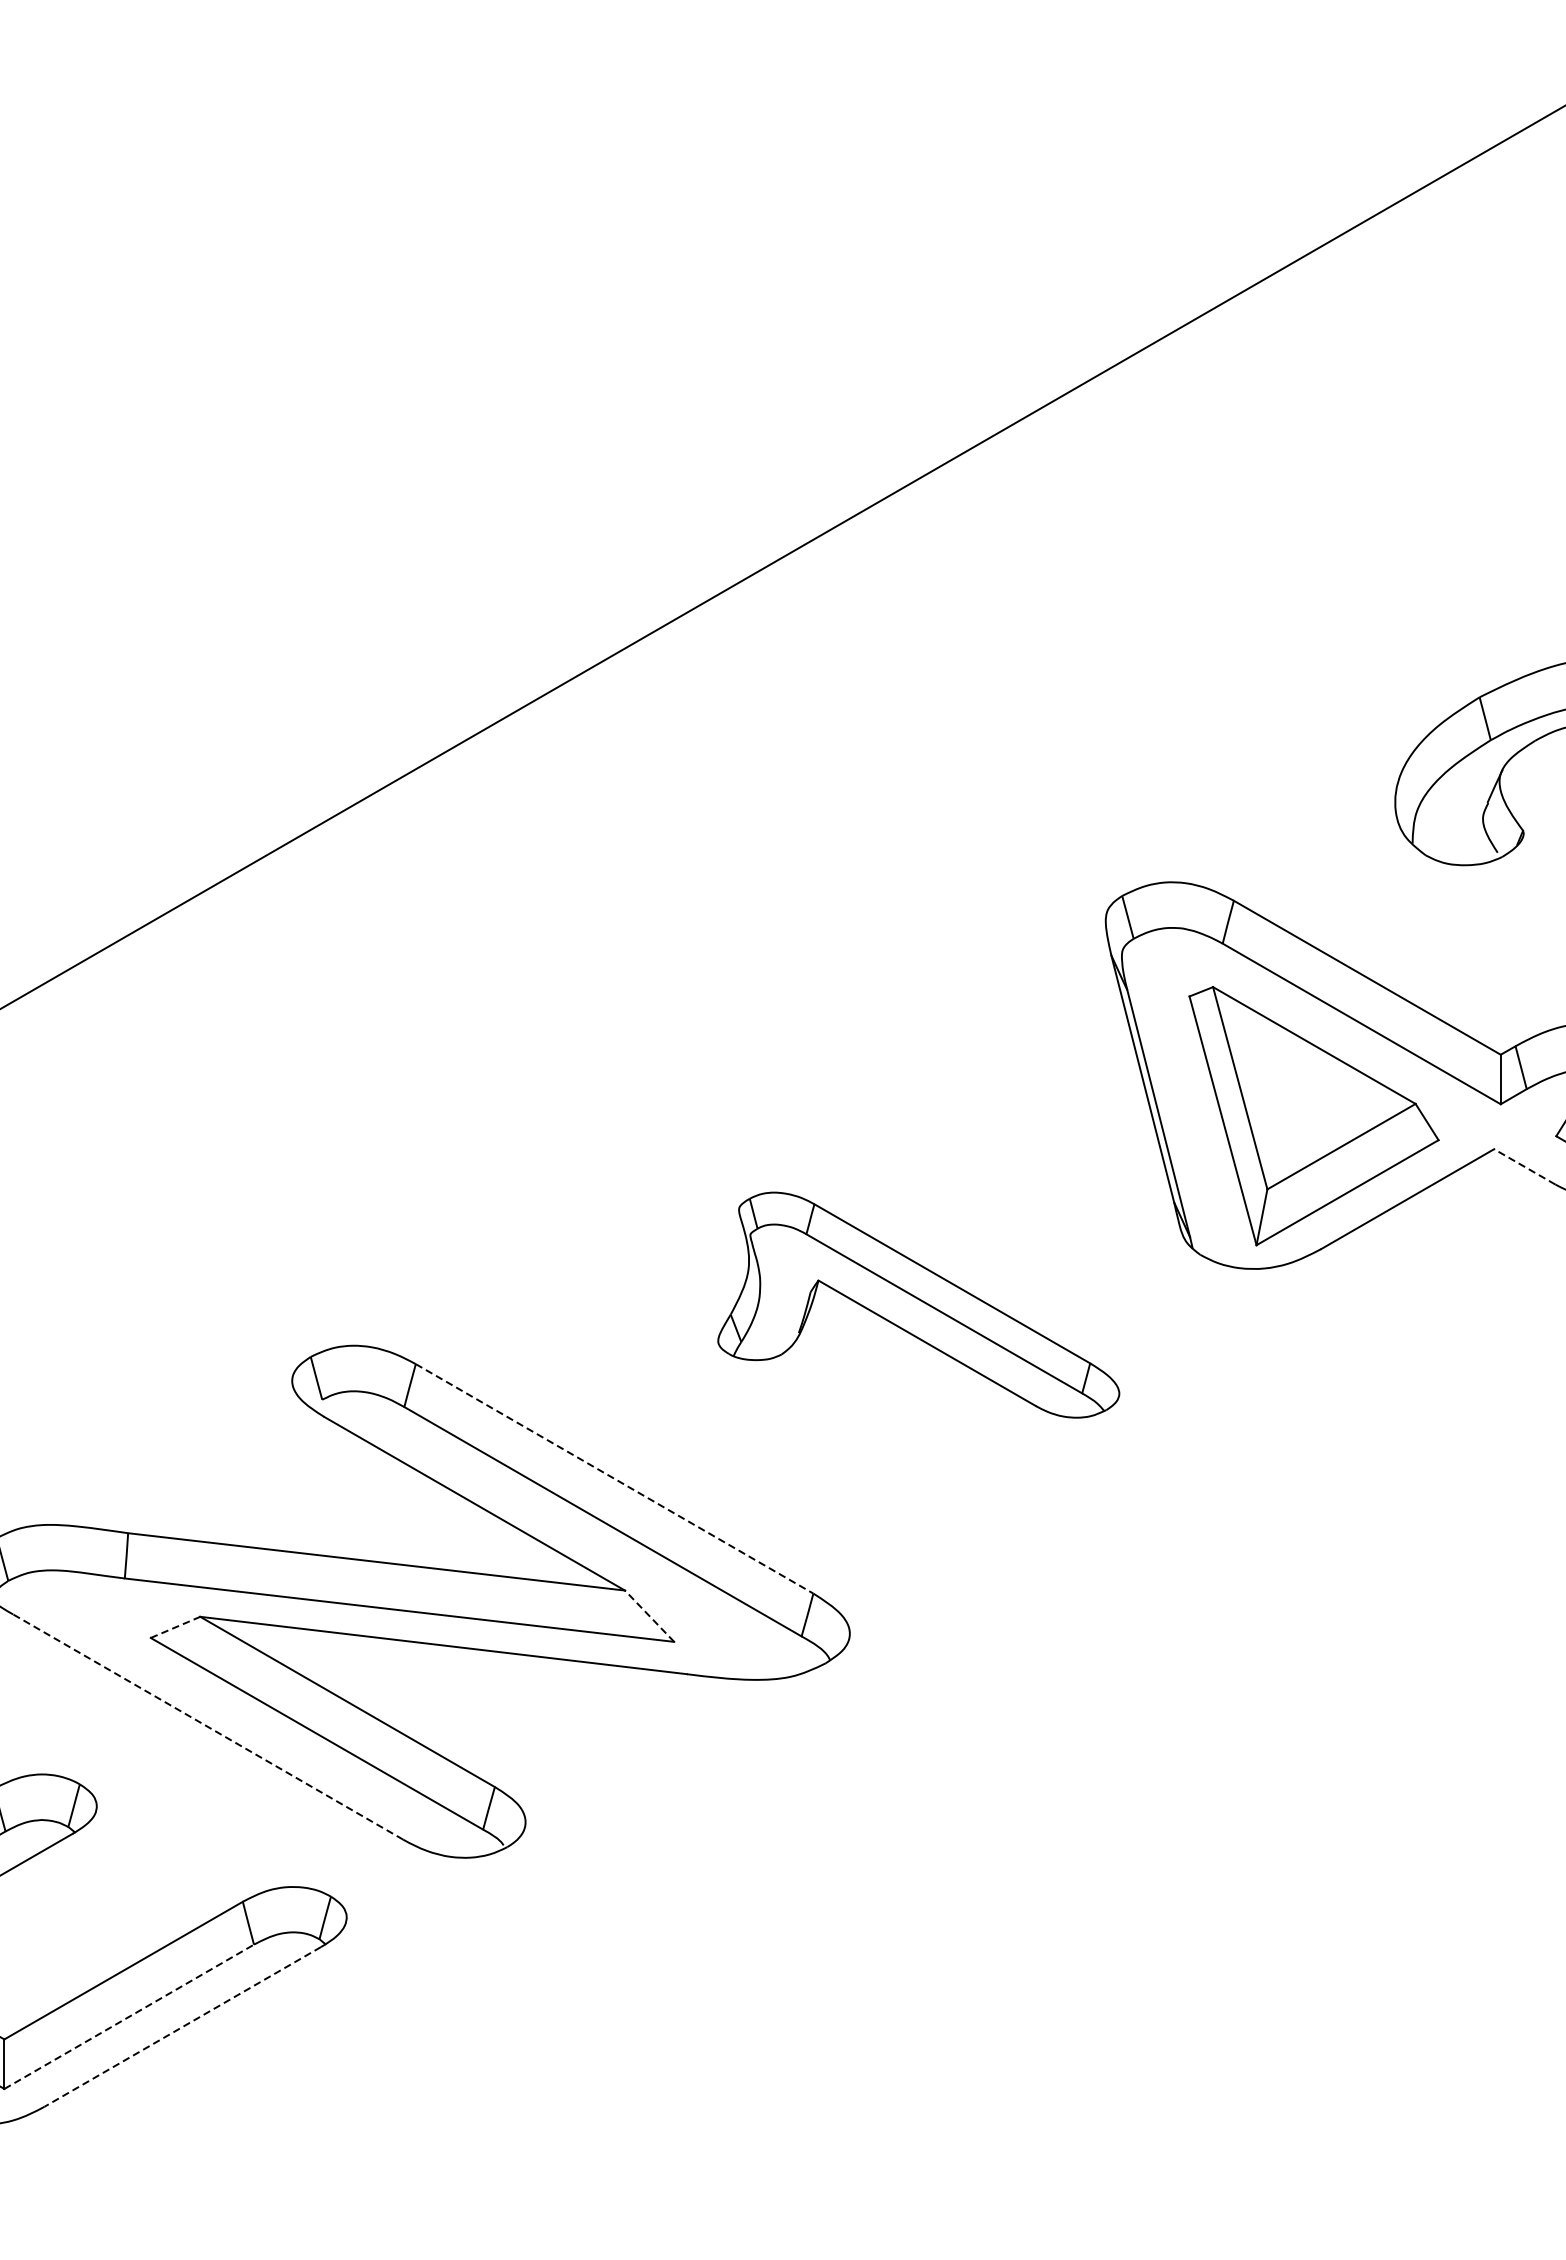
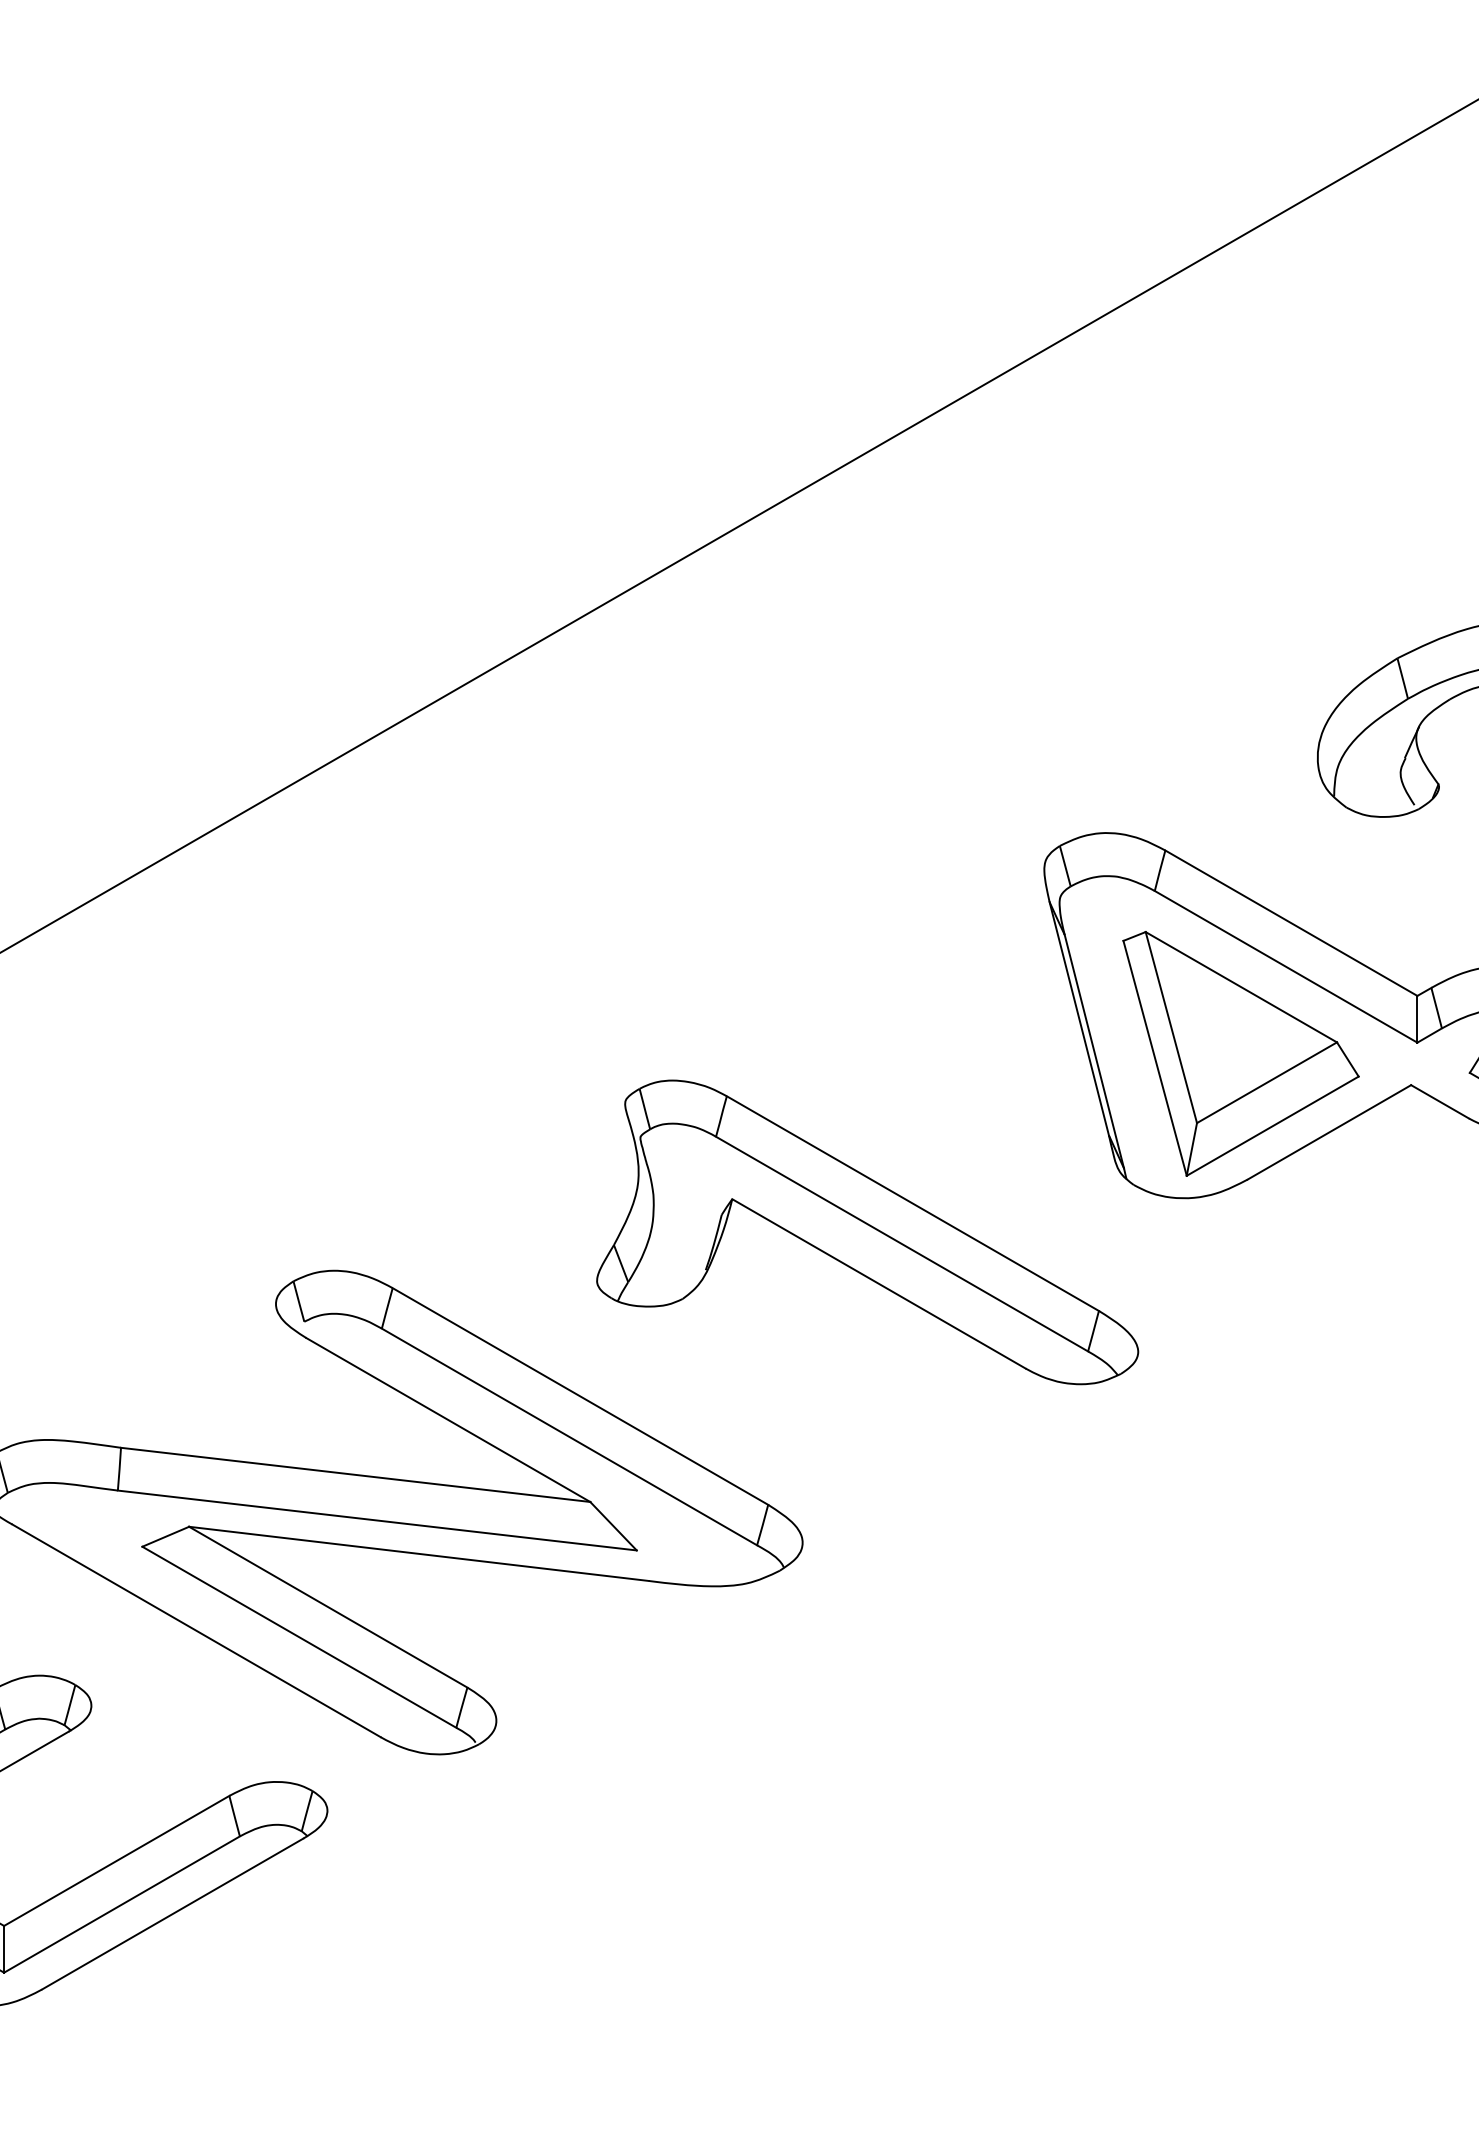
line: (1524, 1166) -> (1439, 1101), dashed -> solid
part: (918, 1305) -> (867, 1232), size x1.43
line: (614, 1478) -> (580, 1396), dashed -> solid
line: (649, 1616) -> (613, 1526), dashed -> solid
line: (176, 1627) -> (166, 1536), dashed -> solid
line: (208, 1726) -> (196, 1630), dashed -> solid
line: (129, 2016) -> (122, 1904), dashed -> solid
line: (182, 2027) -> (172, 1914), dashed -> solid

